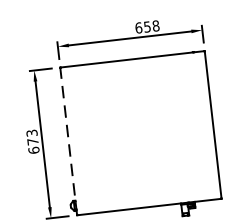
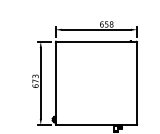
line: (68, 141) -> (55, 83), dashed -> solid

